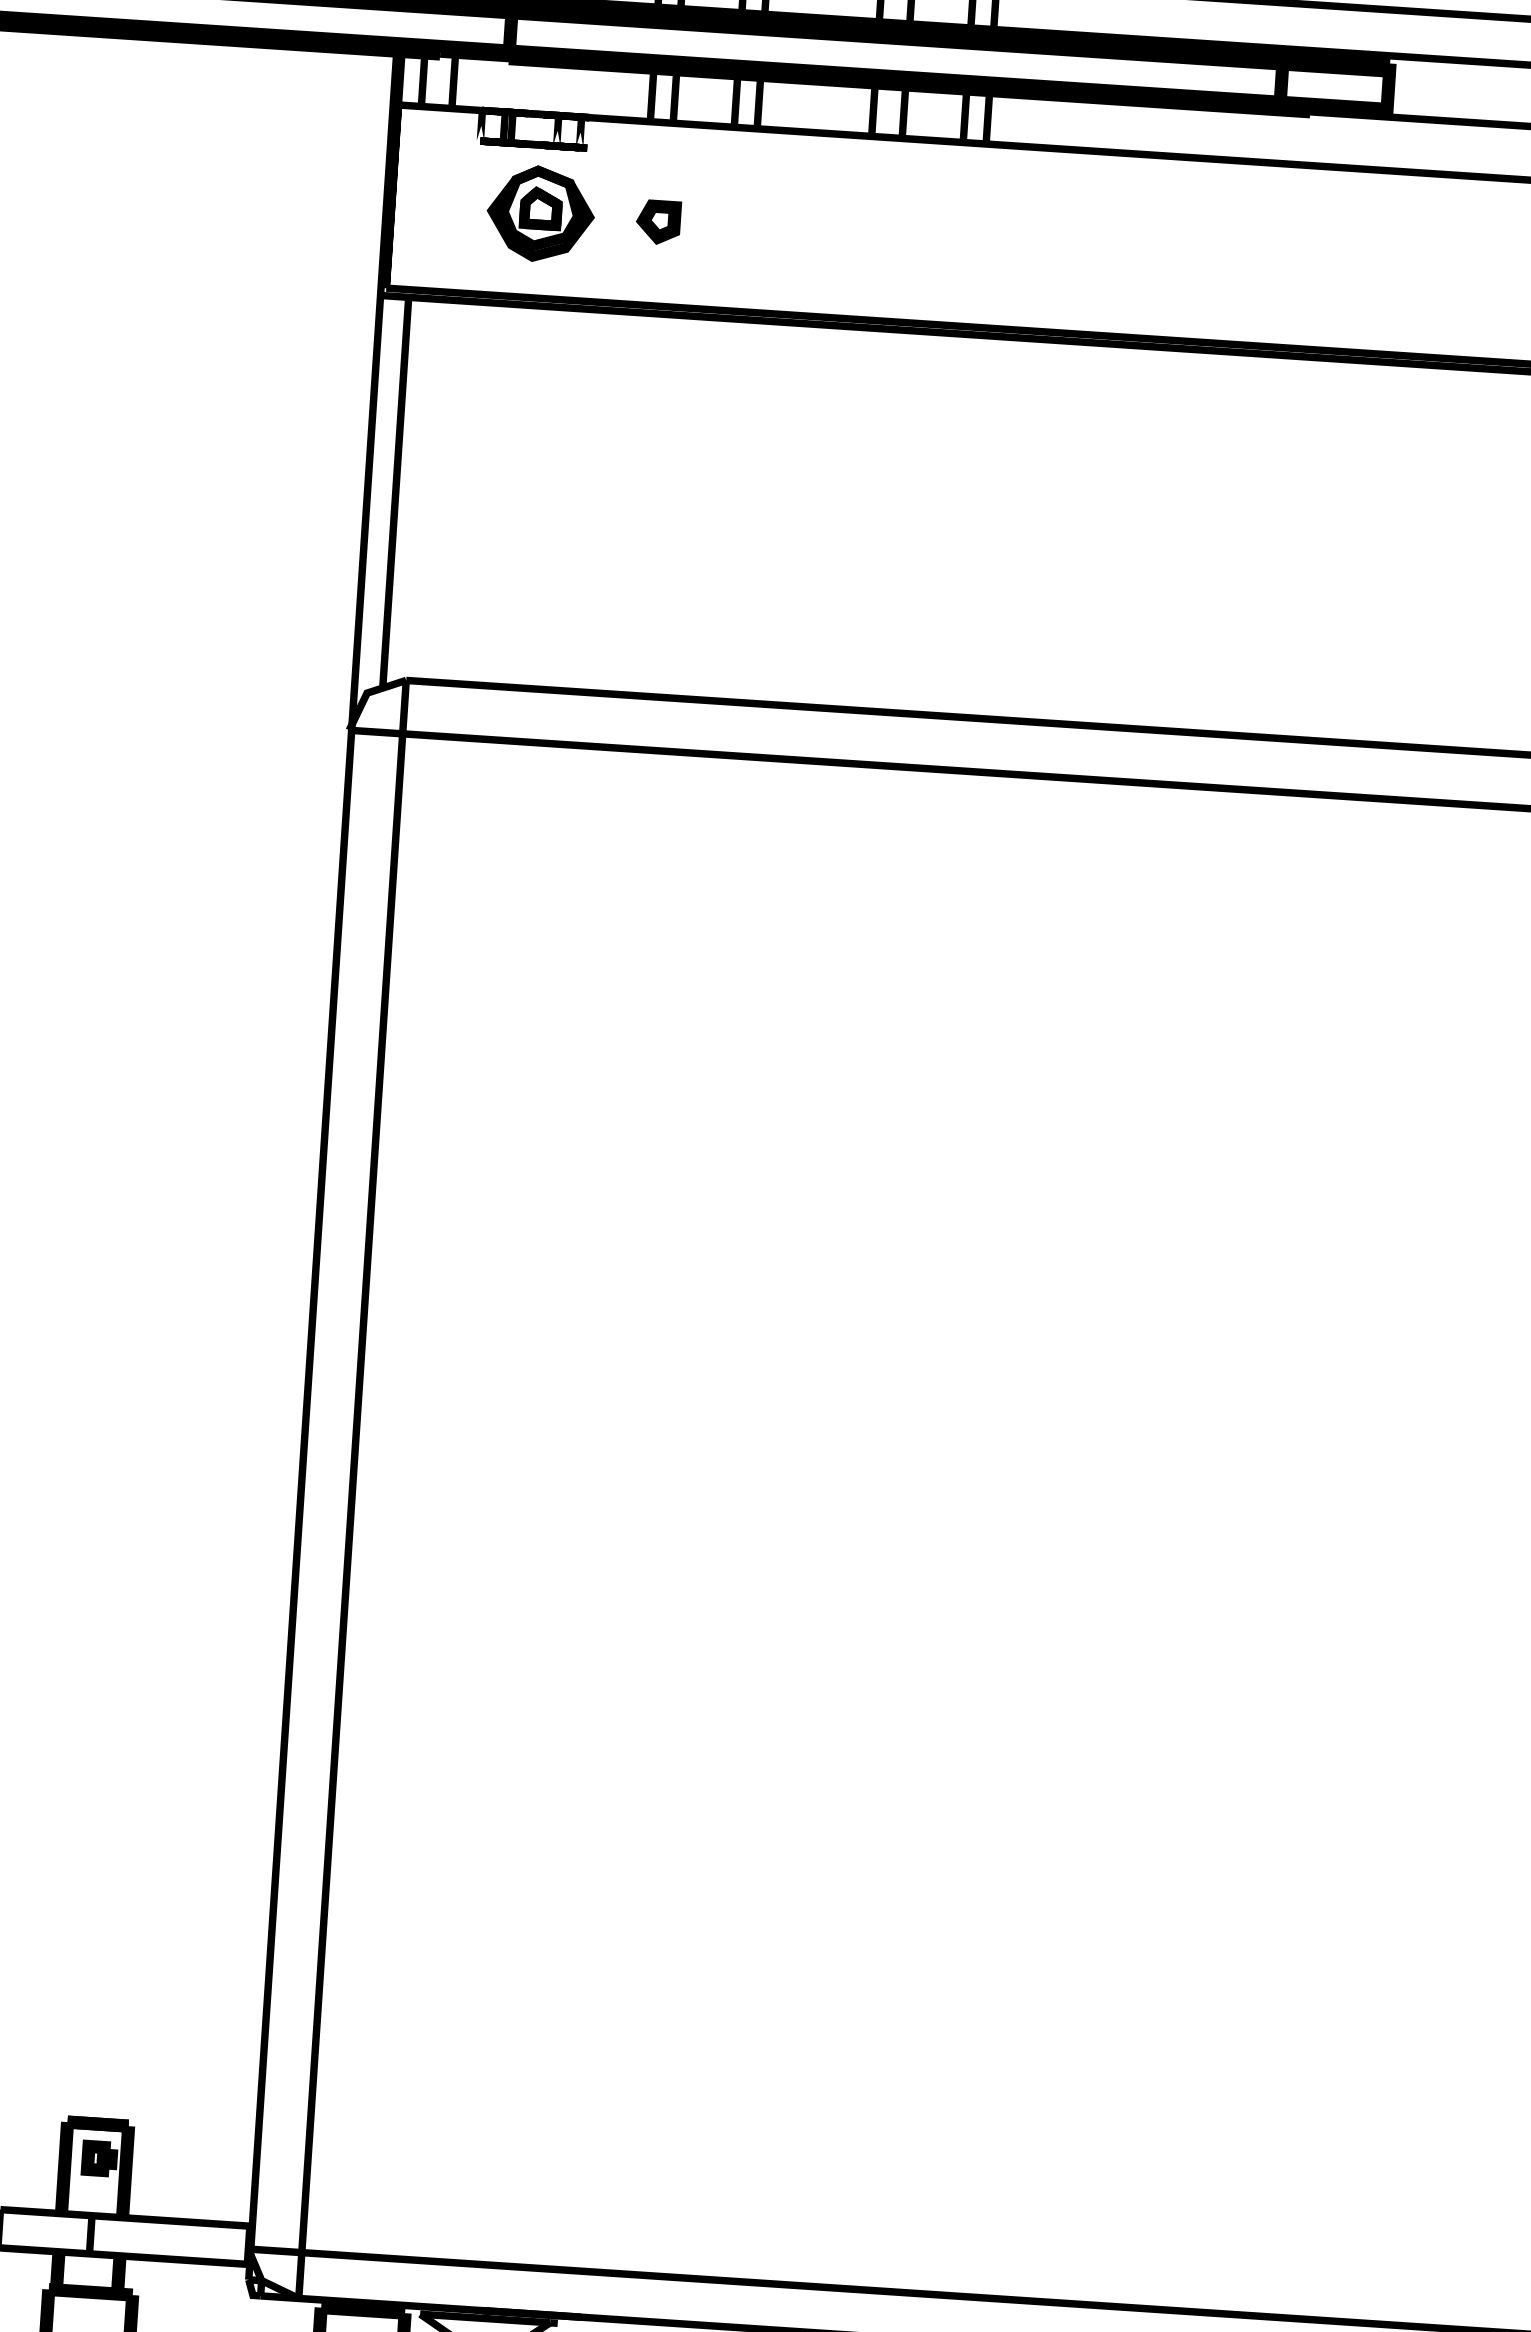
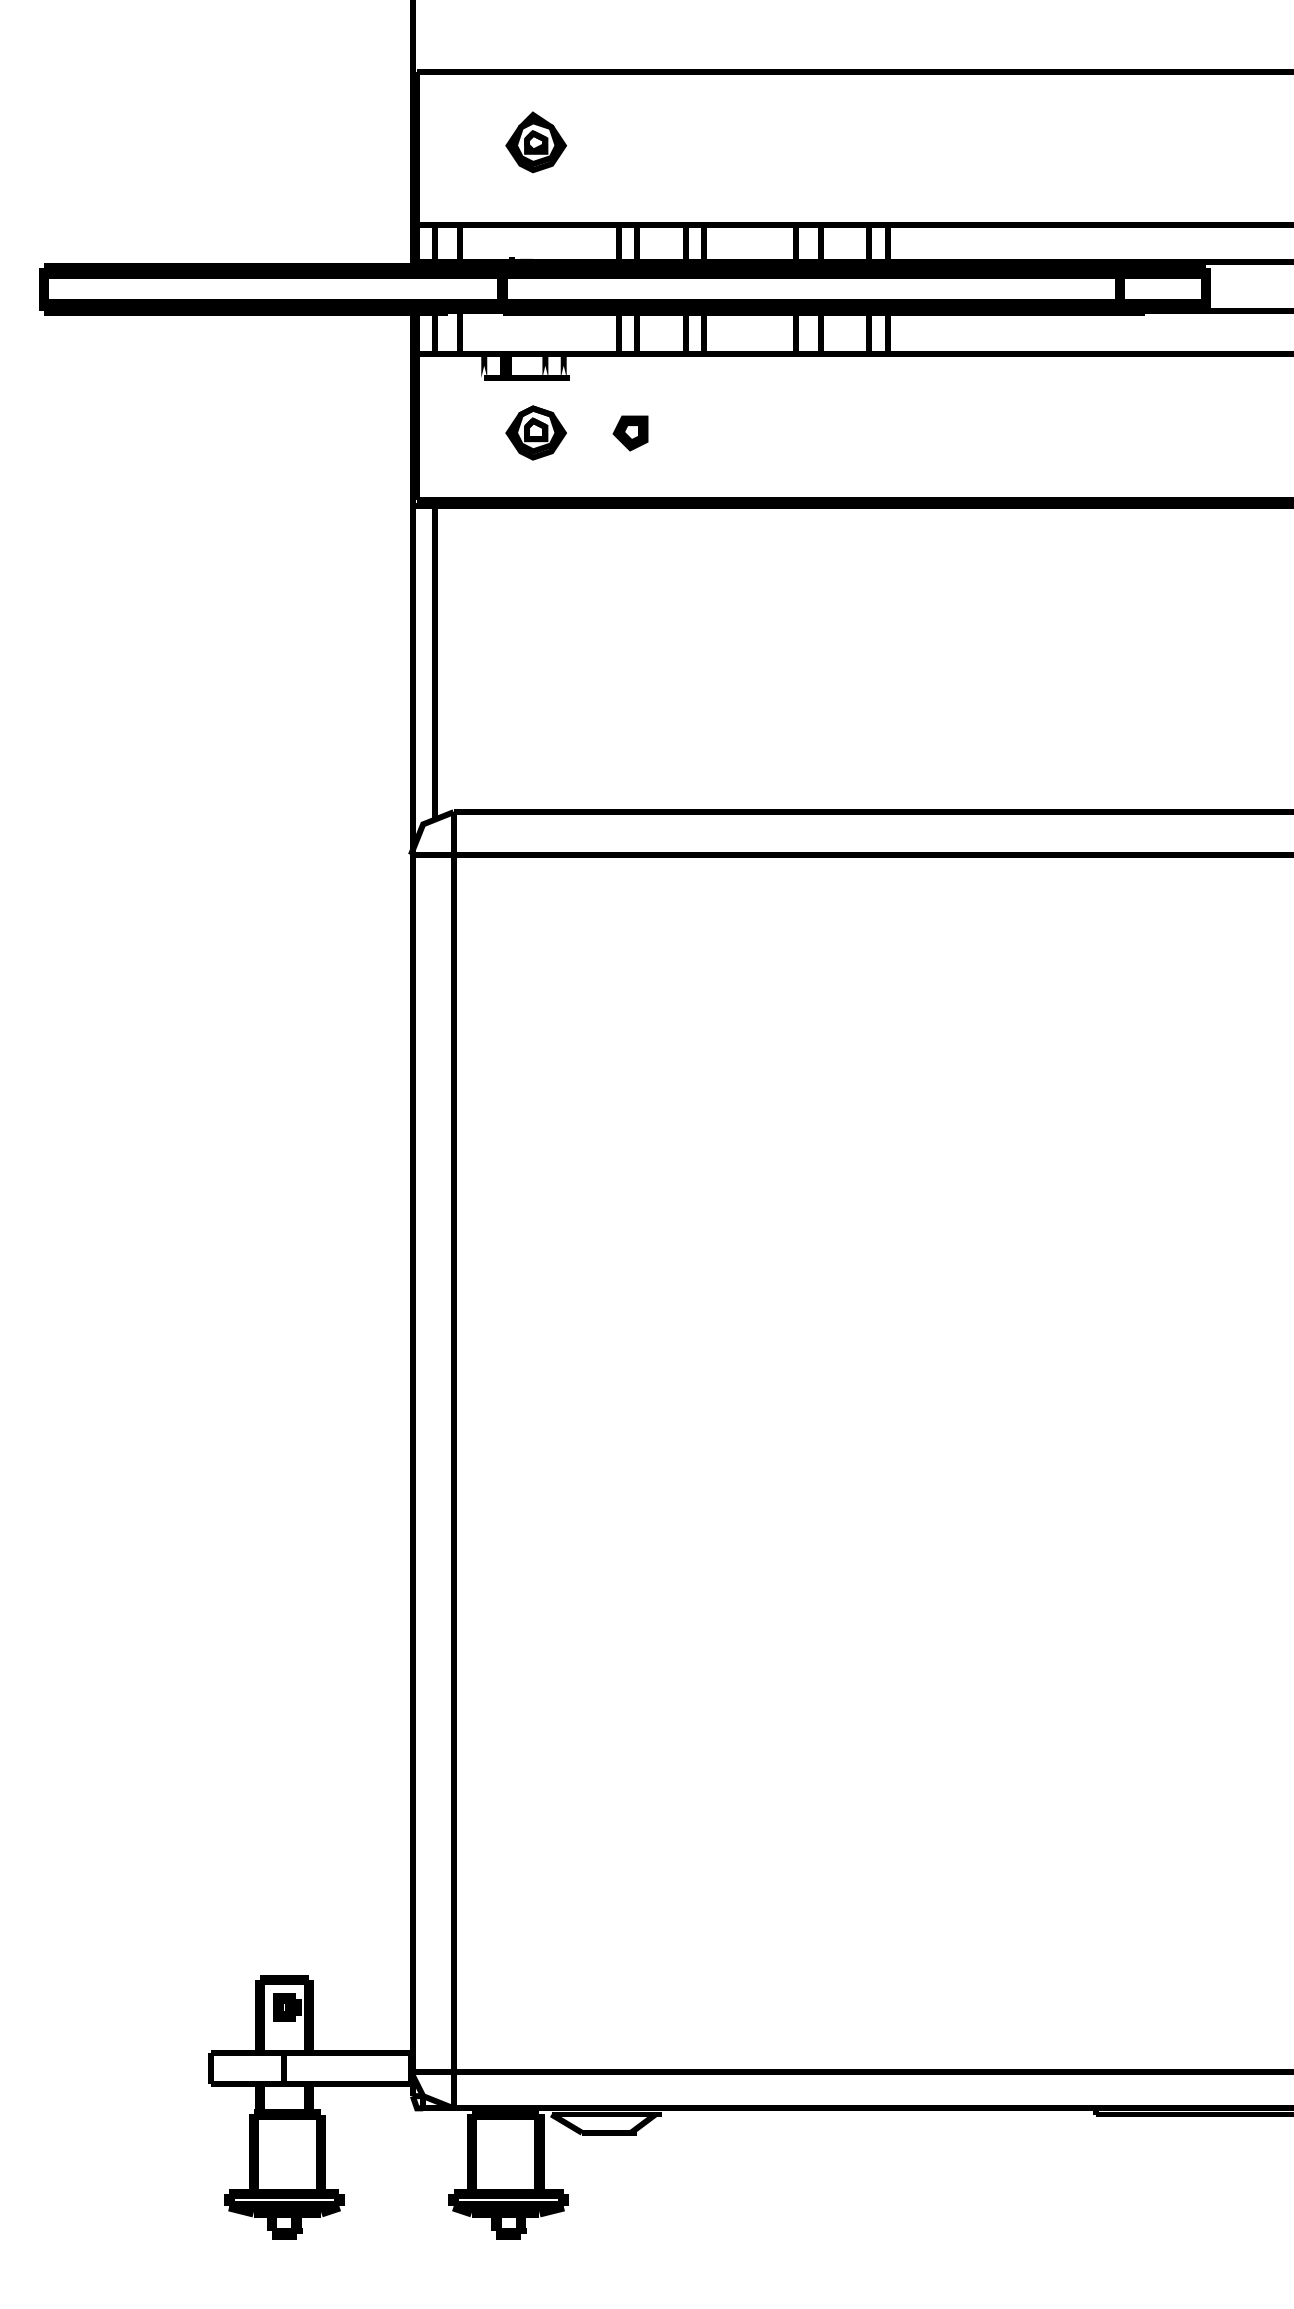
part: (539, 213) -> (535, 432), size x0.71

